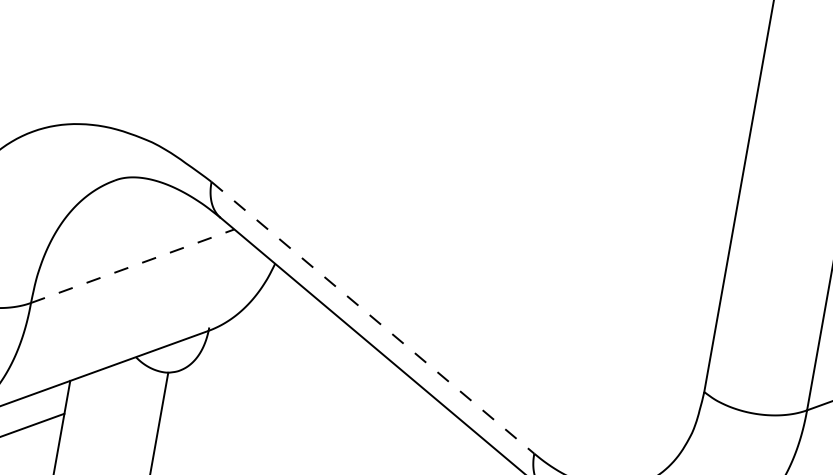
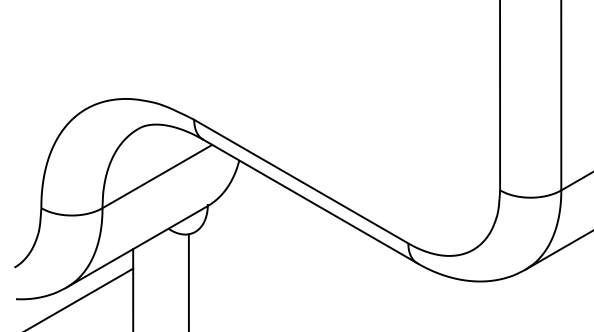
line: (132, 266) -> (157, 176), dashed -> solid
line: (373, 317) -> (301, 181), dashed -> solid

